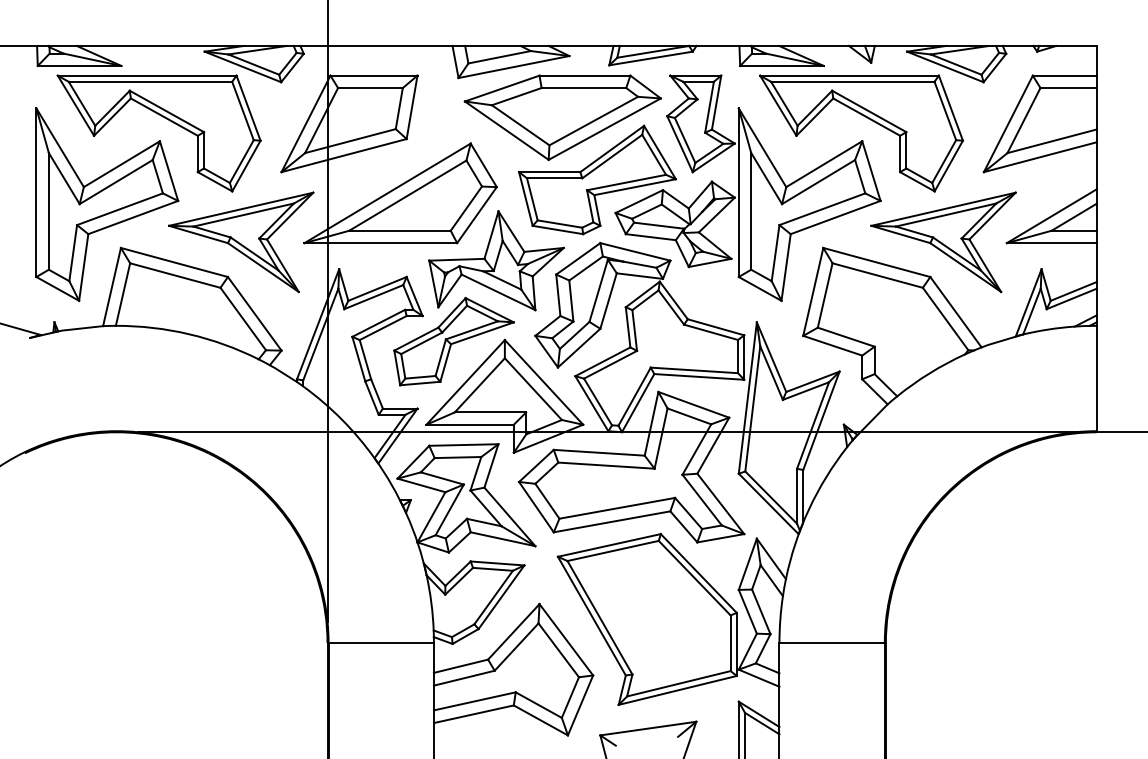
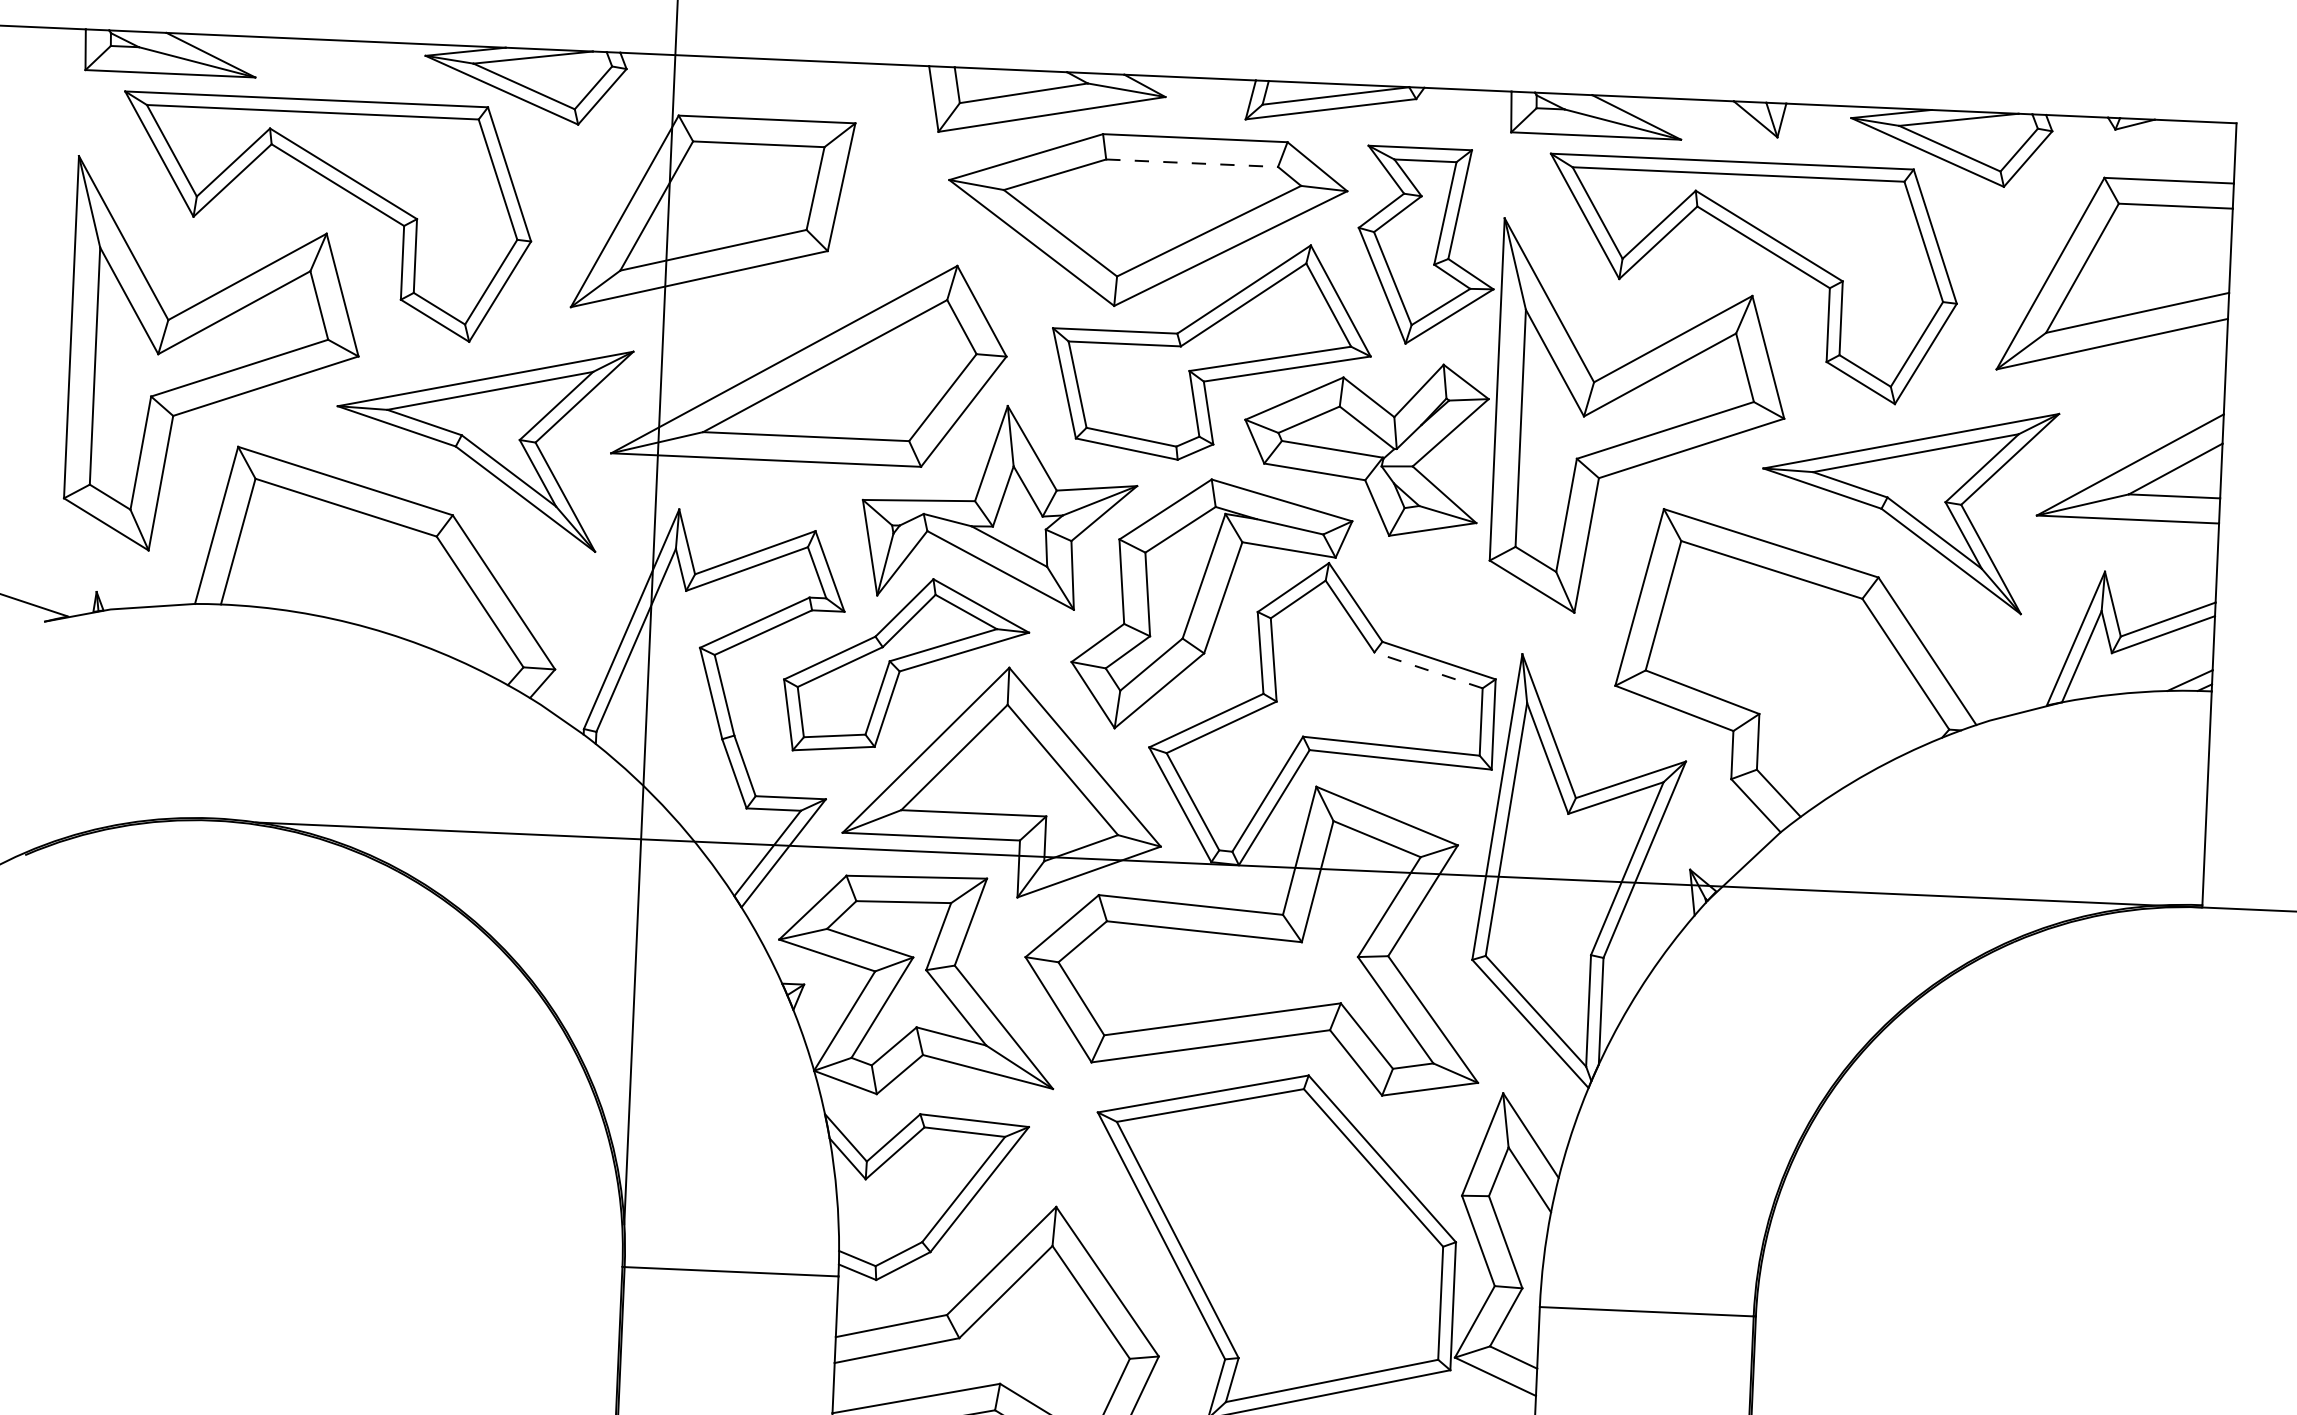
line: (584, 88) -> (1193, 164), solid -> dashed
line: (710, 332) -> (1427, 670), solid -> dashed

